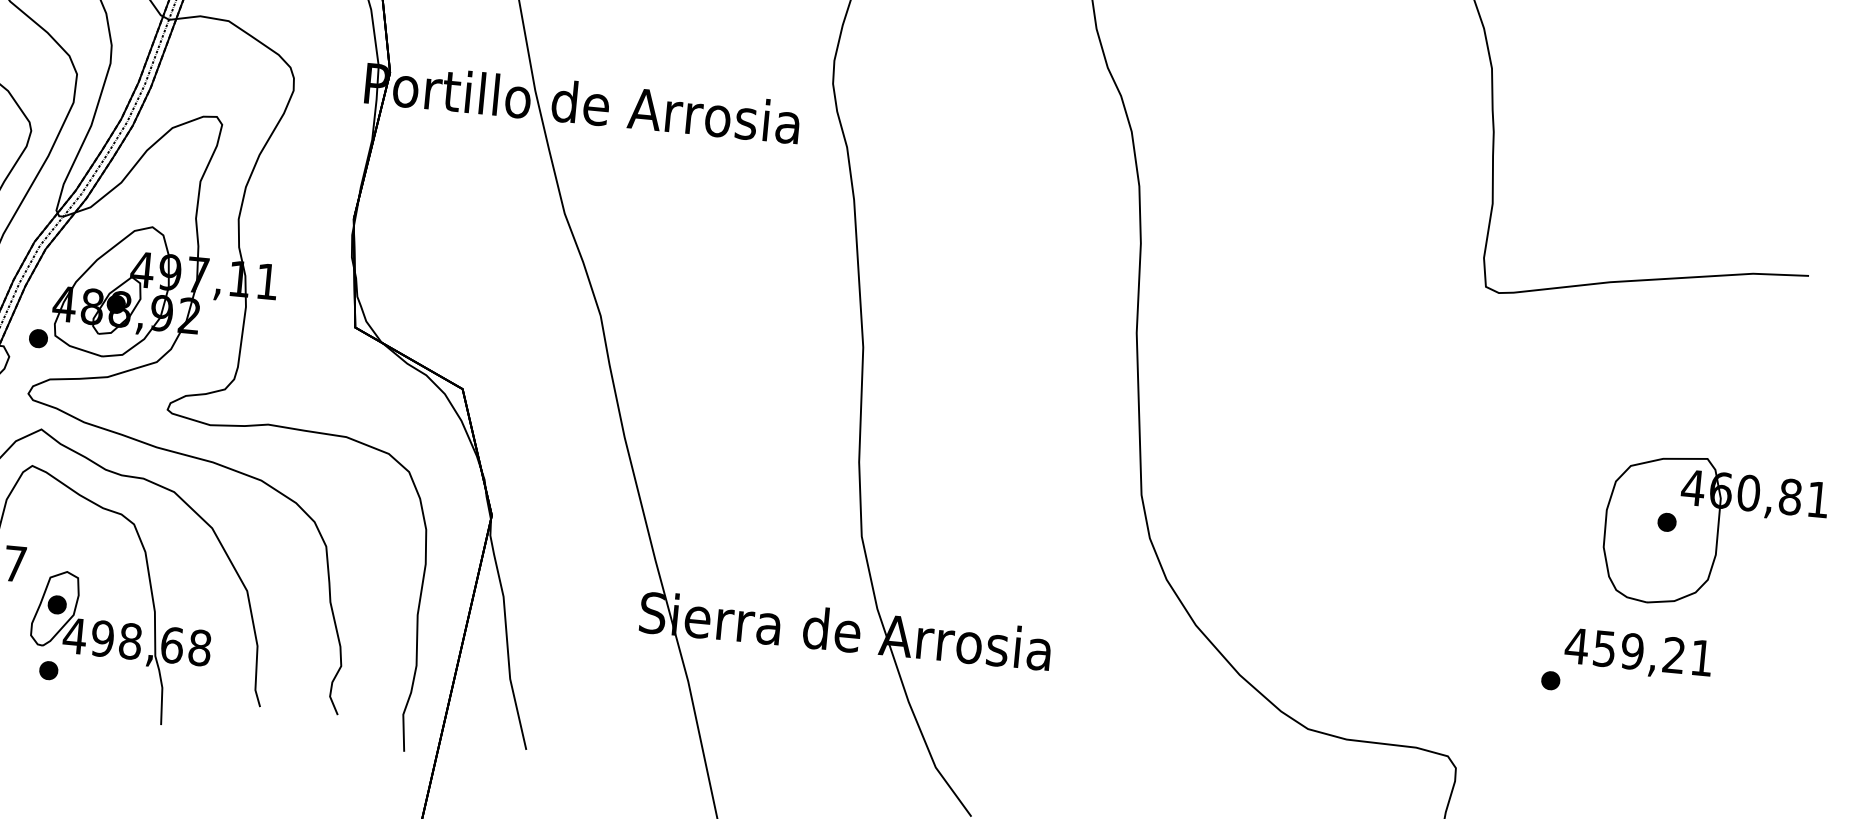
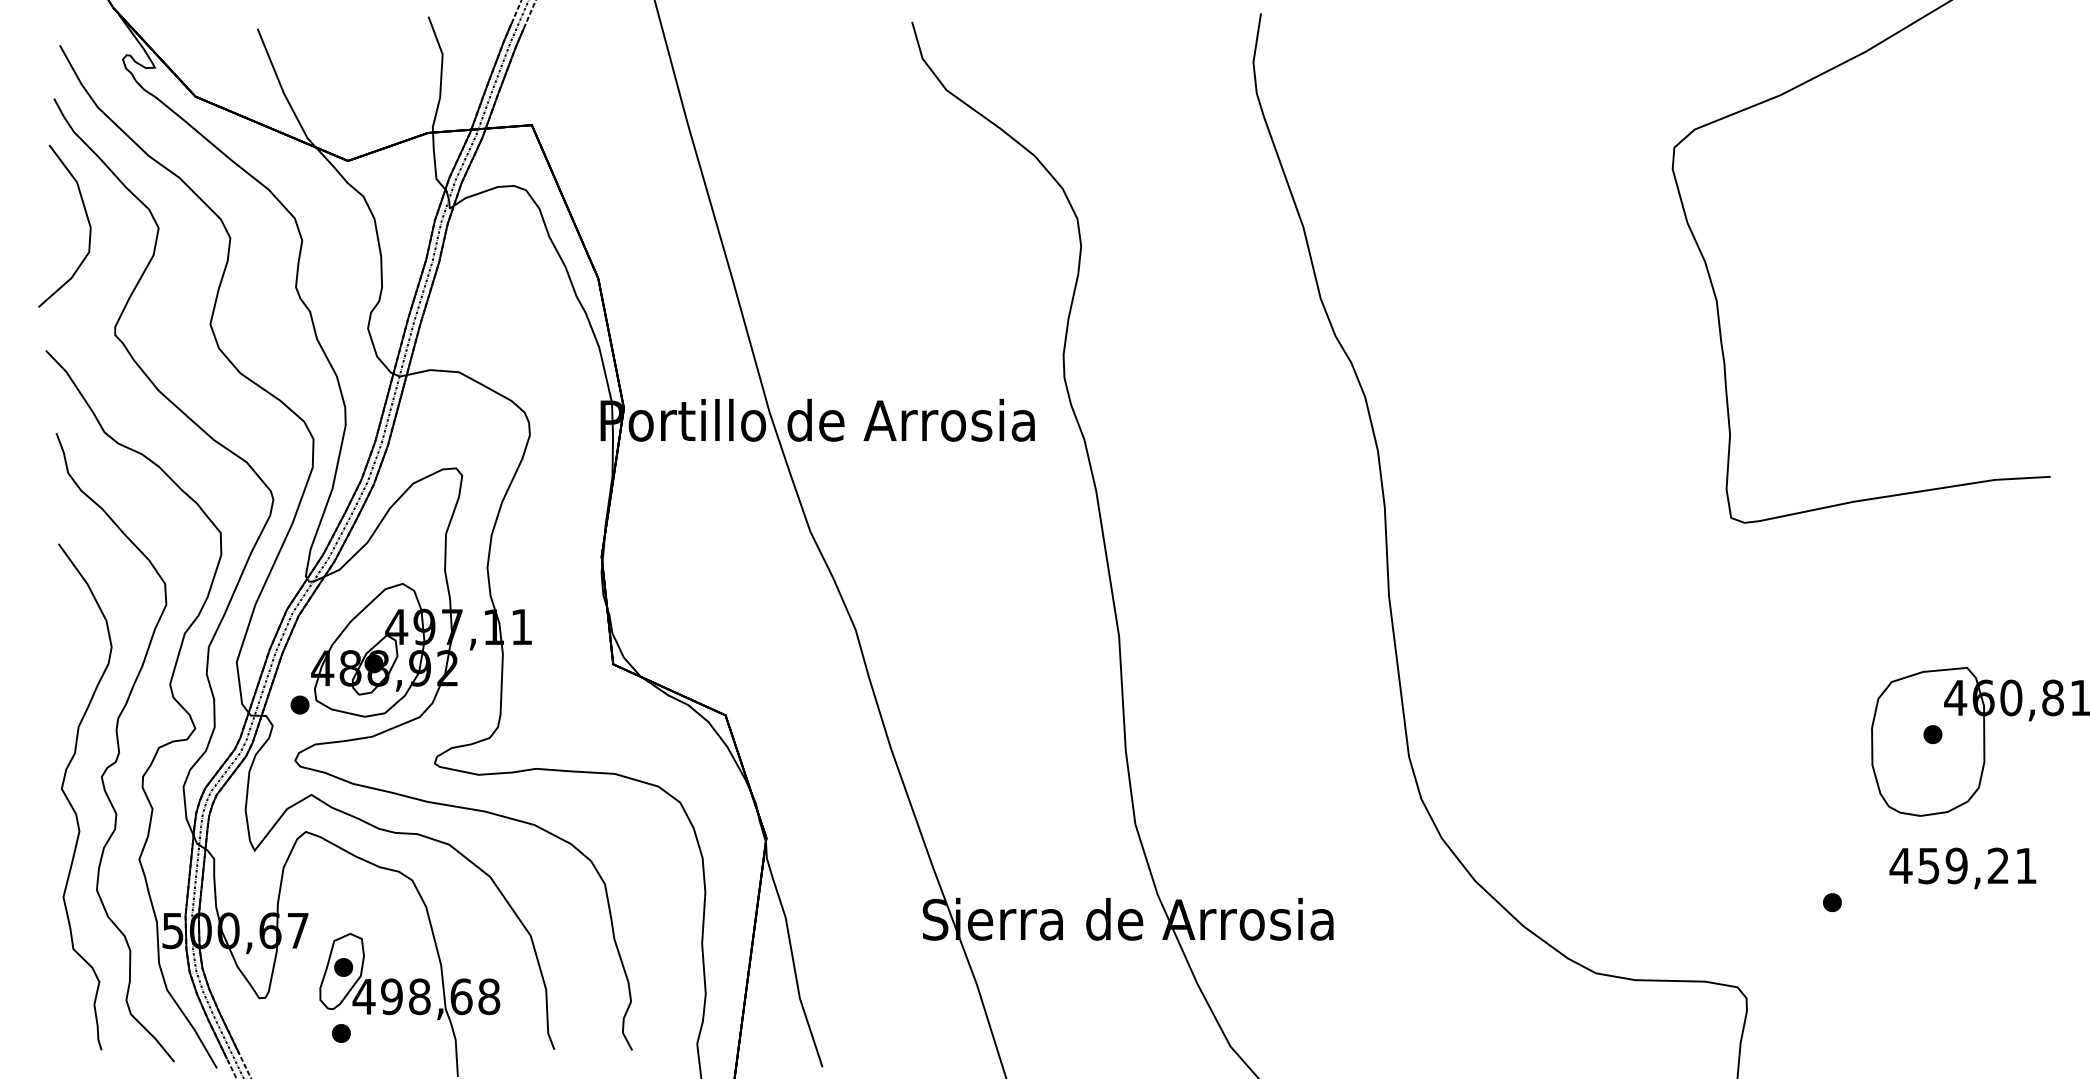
text: (1637, 654) -> (1962, 868), moved

